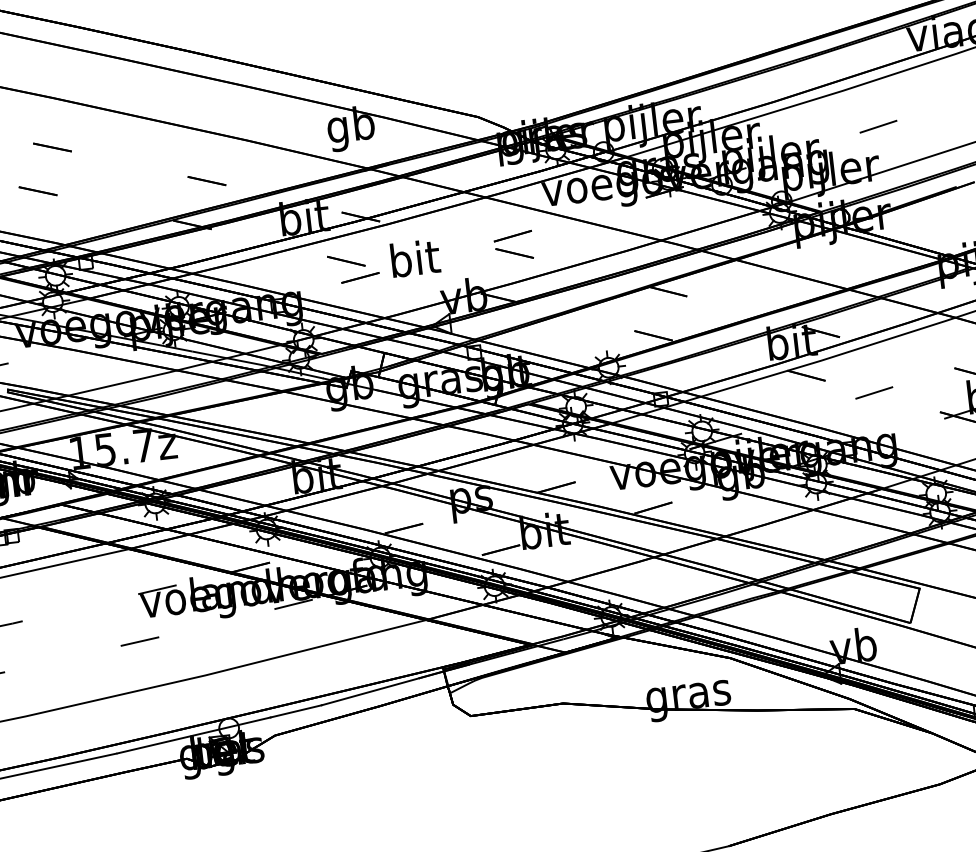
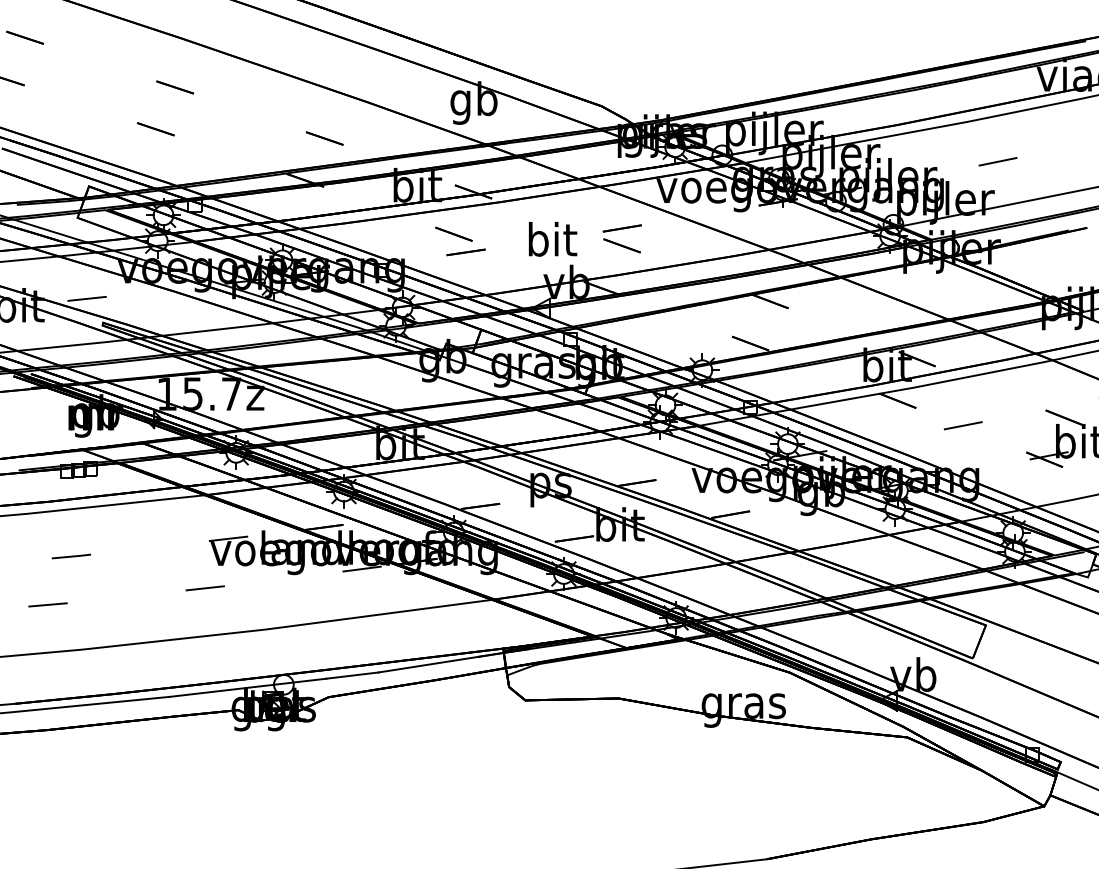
text: (416, 258) -> (553, 239), moved

